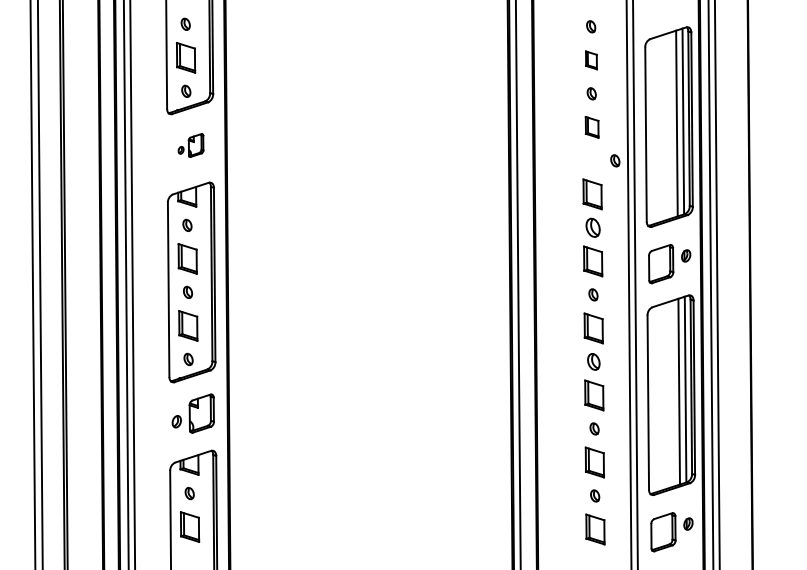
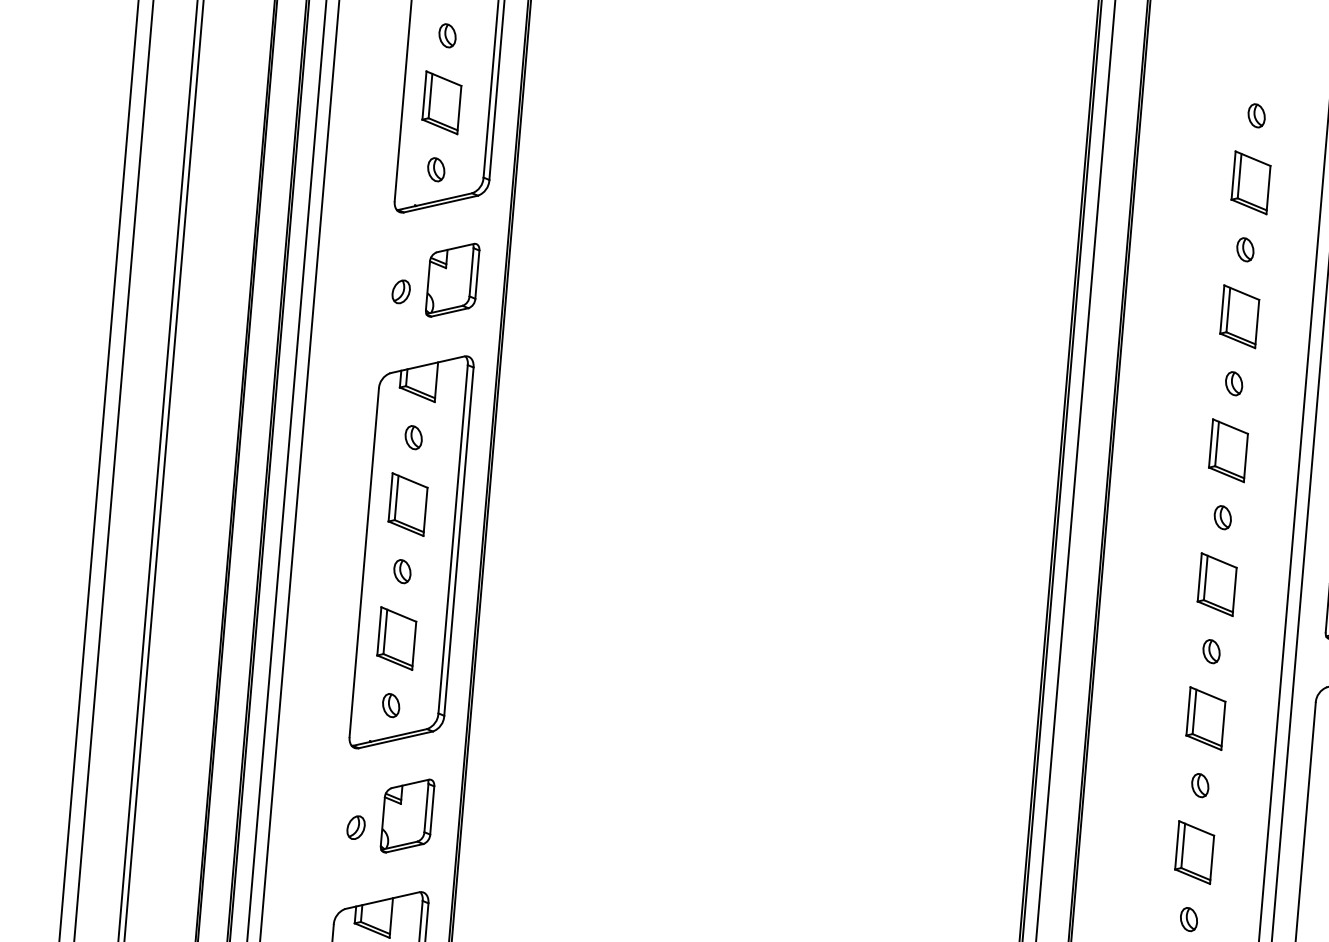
part: (591, 60) -> (1251, 183), size x1.67
part: (592, 127) -> (1240, 317), size x1.43
part: (190, 145) -> (434, 278), size x1.67
part: (615, 160) -> (1234, 383), moved
part: (592, 227) -> (1222, 516), size x0.62
part: (594, 361) -> (1201, 784), size x0.71

